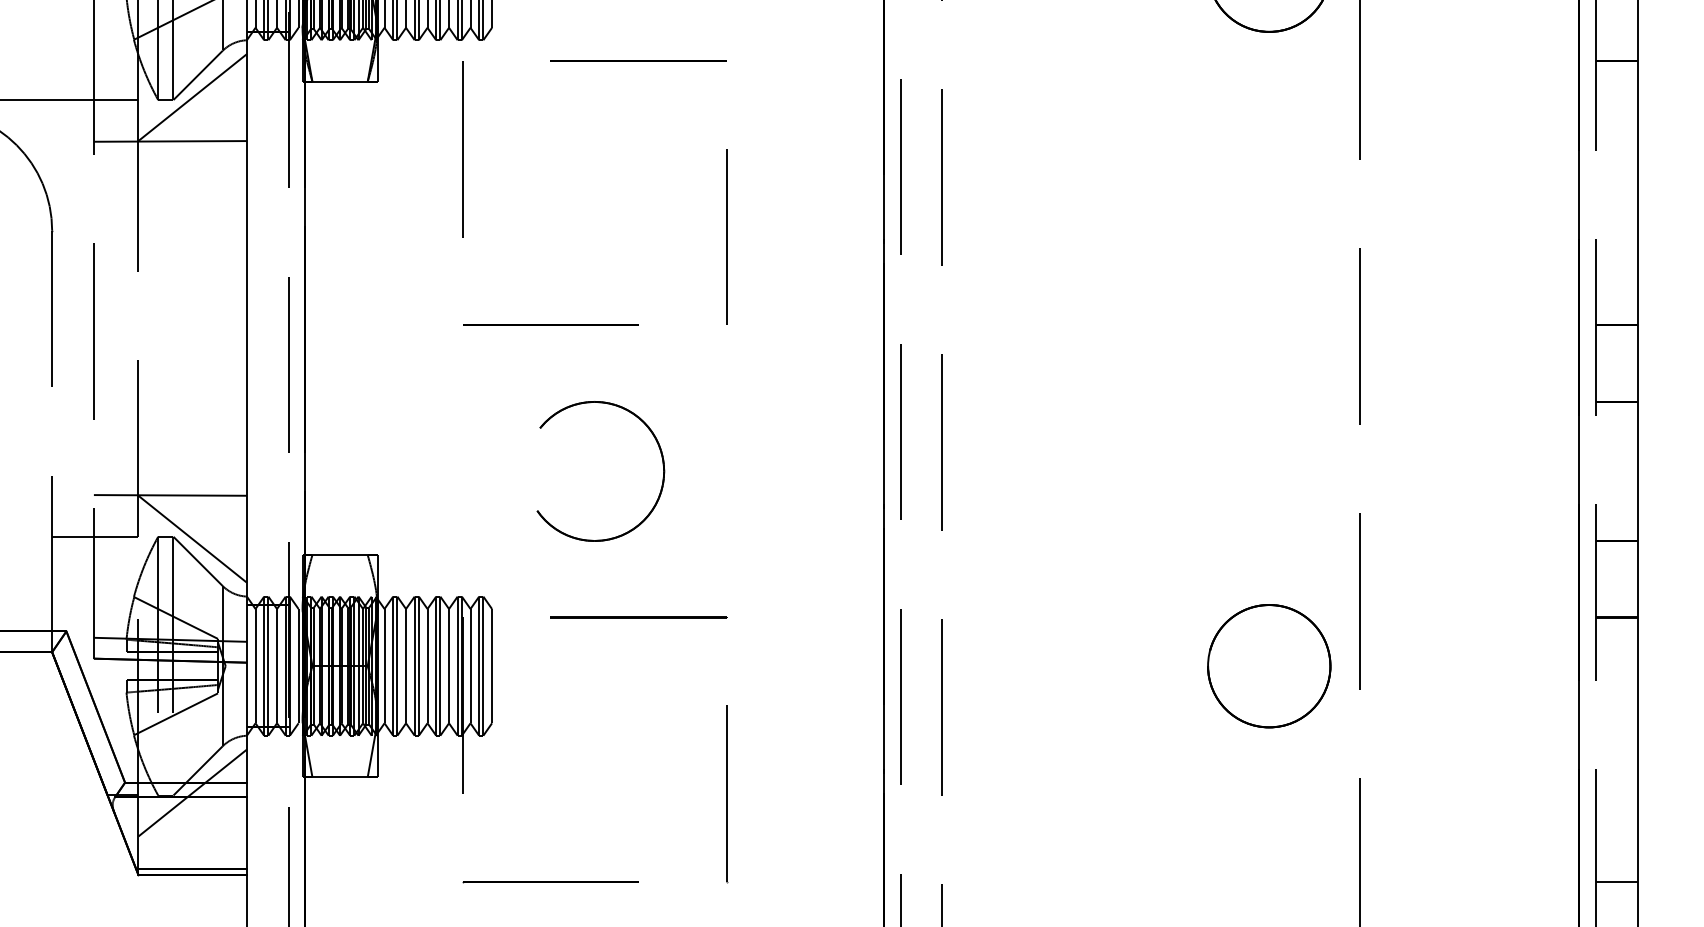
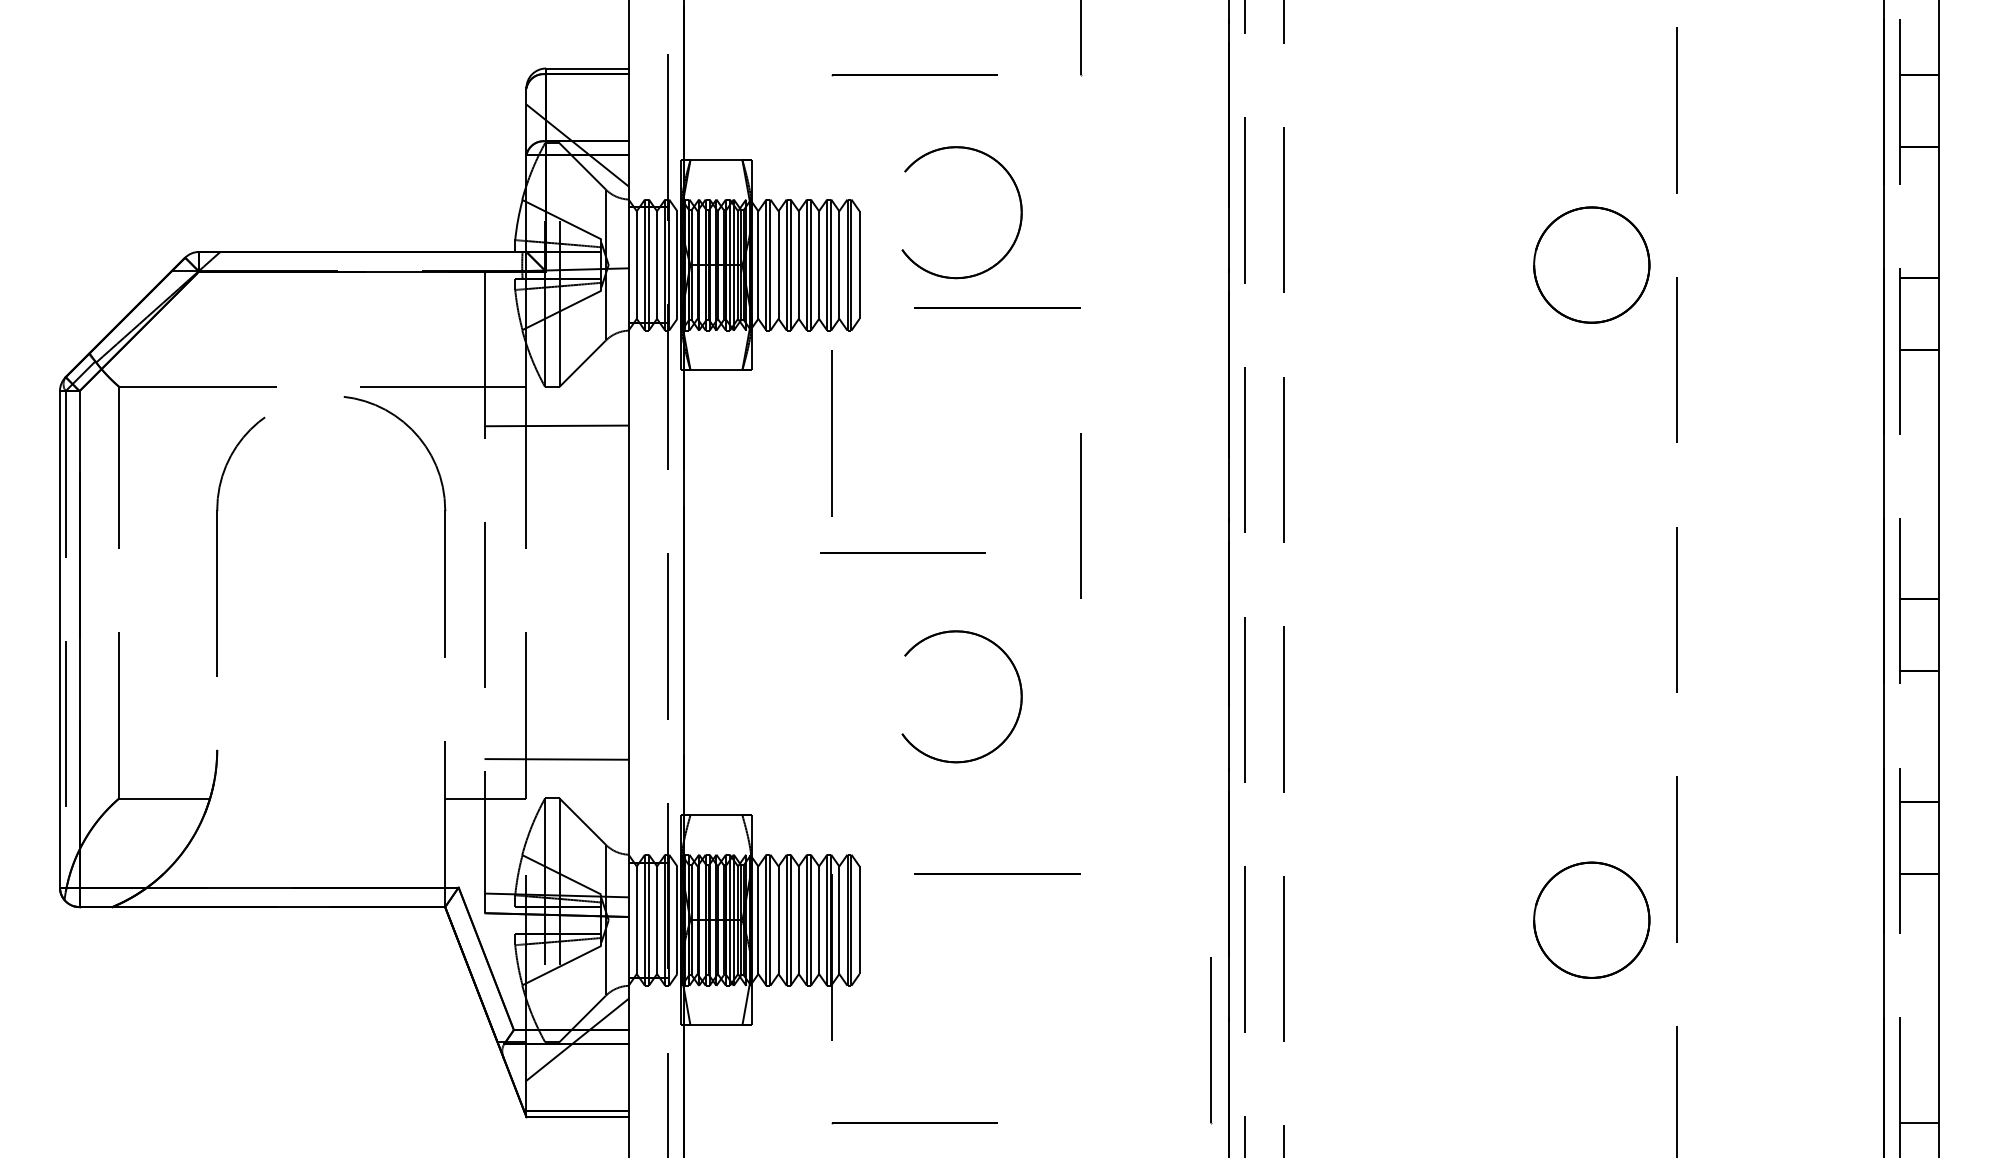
line: (638, 60) -> (997, 307), moved
line: (192, 97) -> (577, 384), removed
line: (550, 324) -> (902, 552), moved
part: (661, 460) -> (1019, 686), moved
line: (192, 539) -> (577, 800), removed
line: (727, 793) -> (1211, 1040), moved

